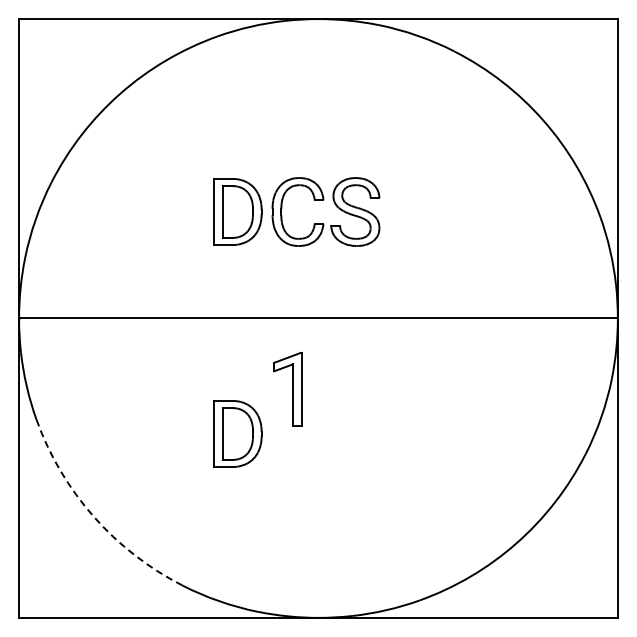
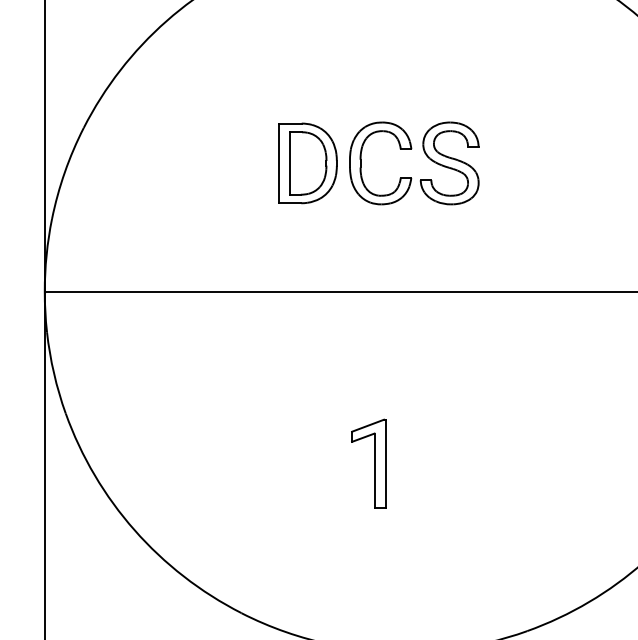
part: (287, 388) -> (367, 462), moved
part: (237, 433) -> (307, 430), removed
arc: (93, 516) -> (134, 530), dashed -> solid

